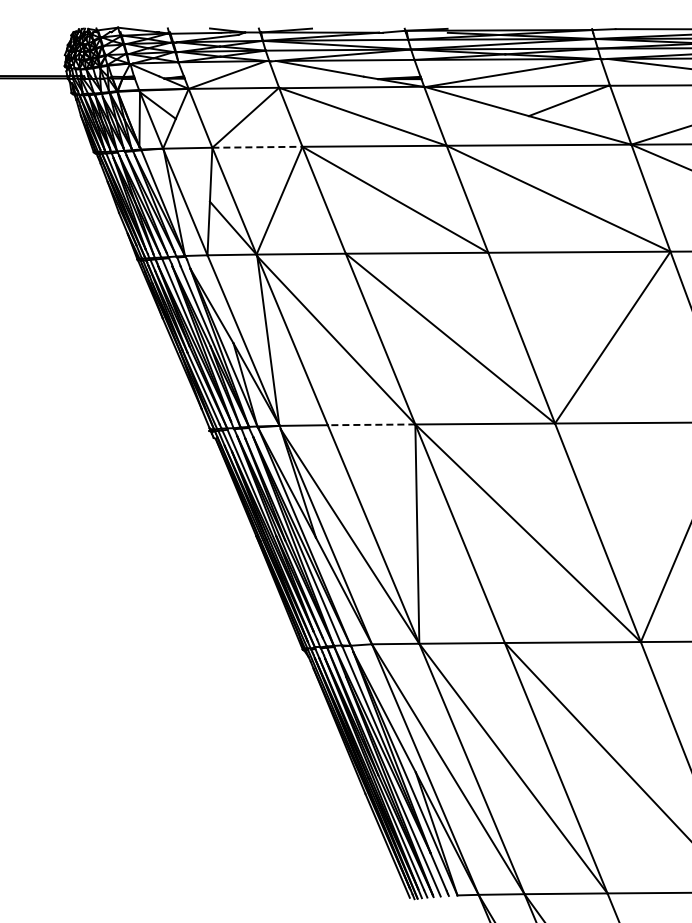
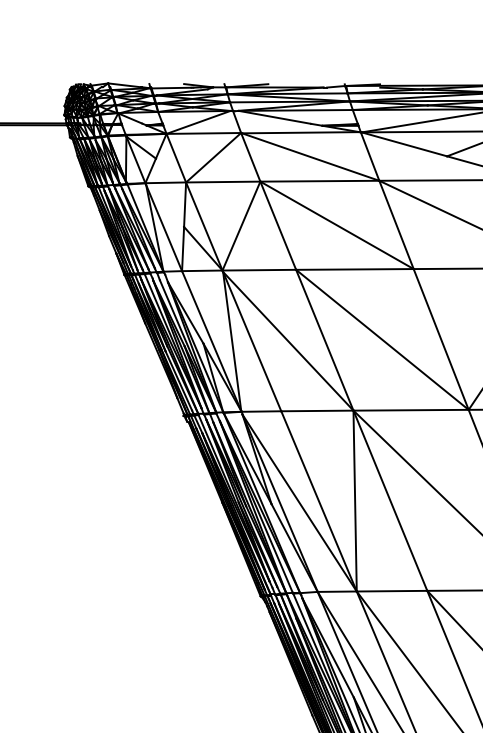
line: (257, 147) -> (223, 182), dashed -> solid
line: (371, 424) -> (317, 410), dashed -> solid

